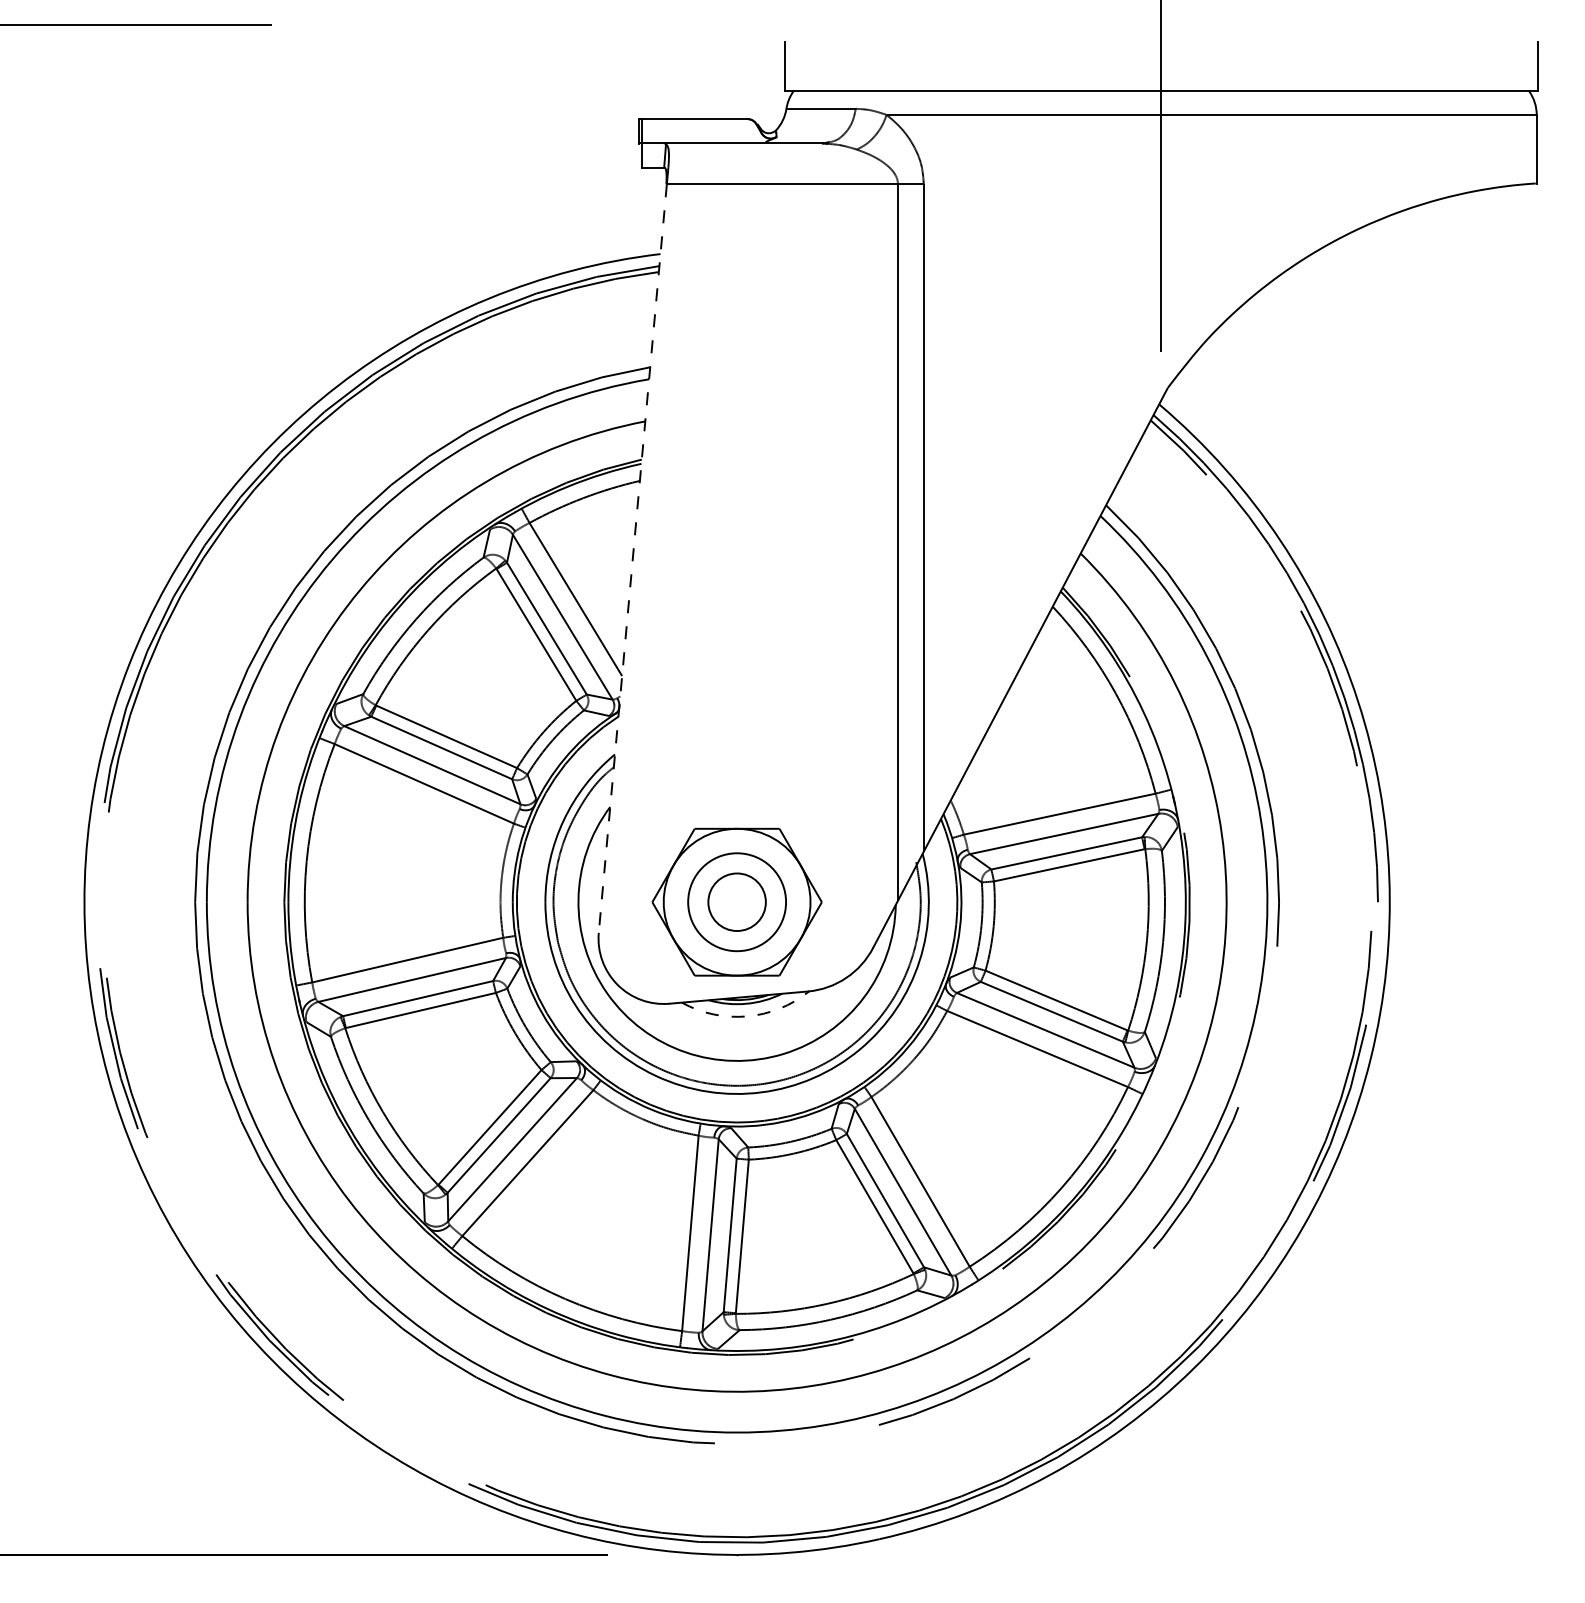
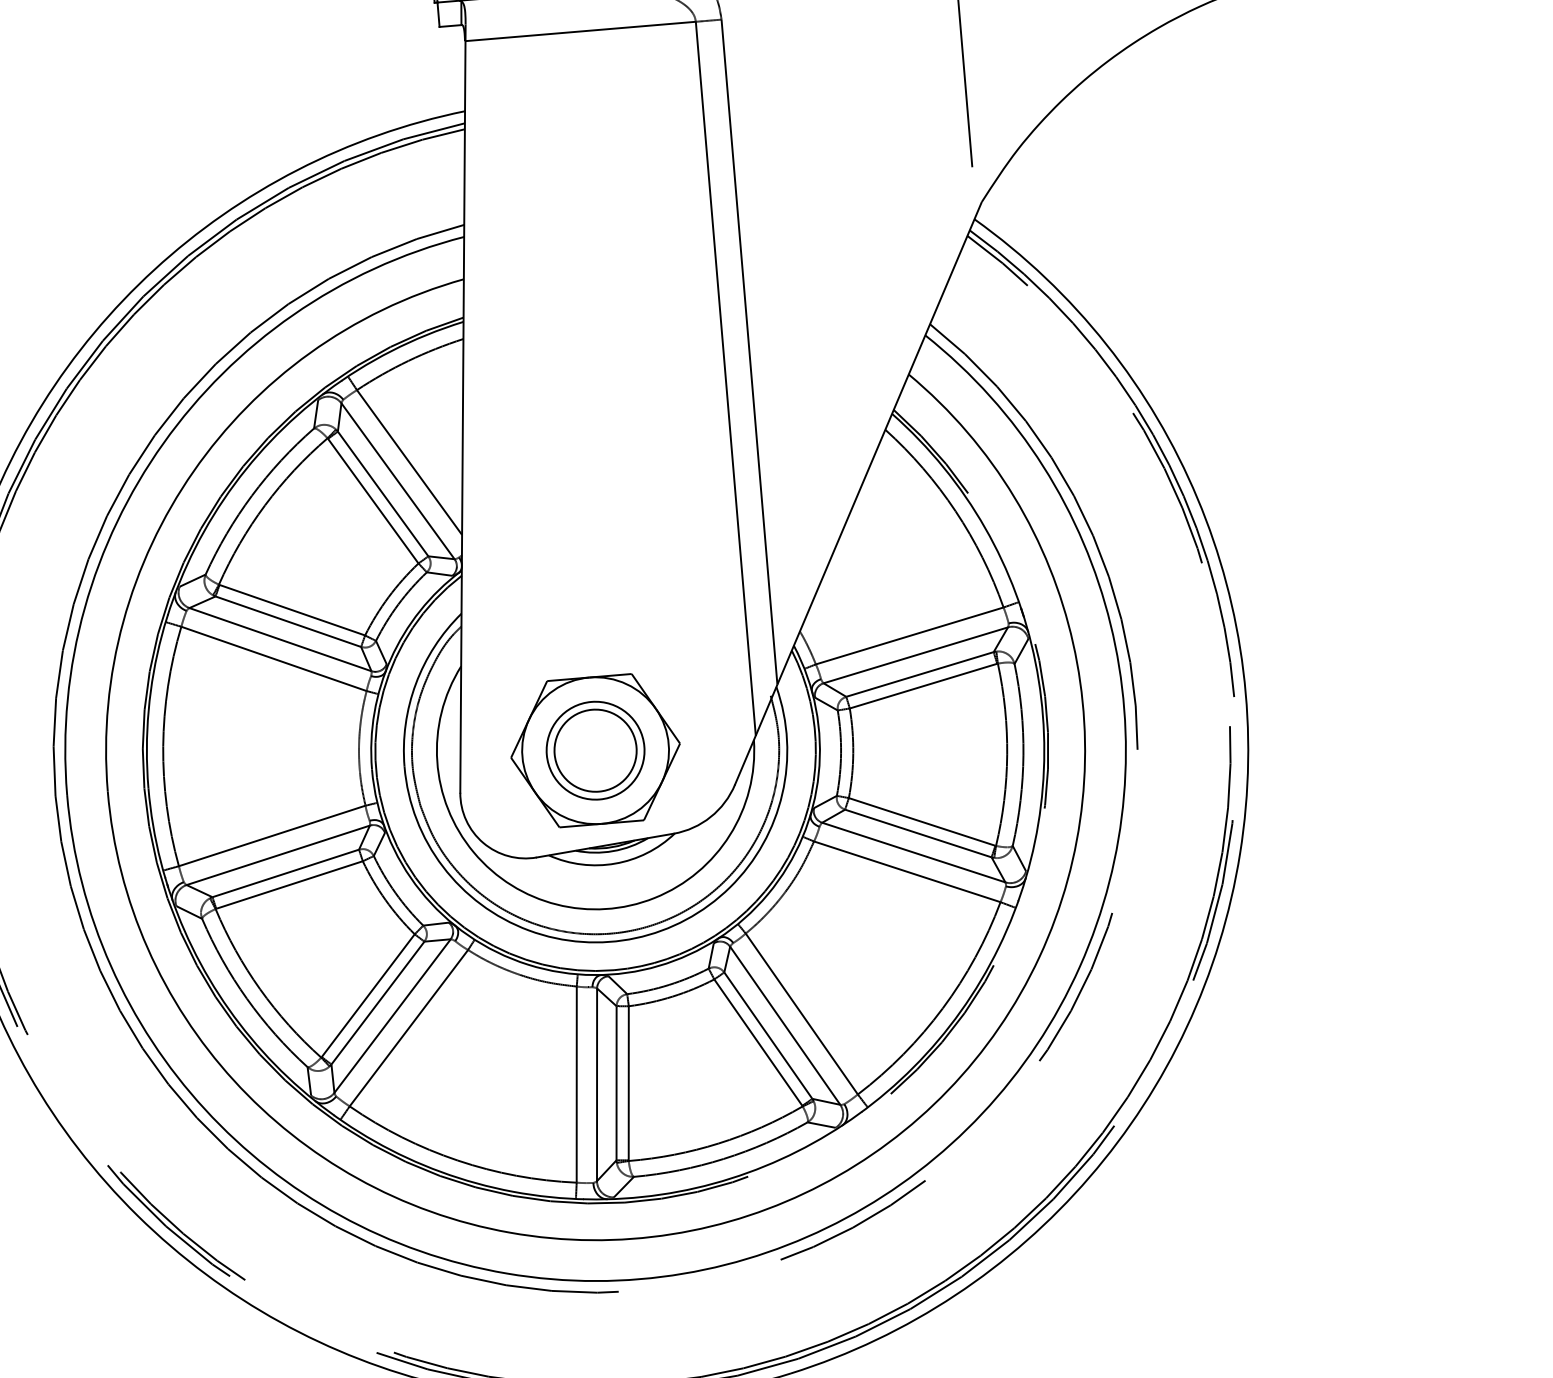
line: (632, 558) -> (462, 416), dashed -> solid
circle: (737, 902) -> (595, 750), size x1.43
arc: (747, 1016) -> (615, 863), dashed -> solid

